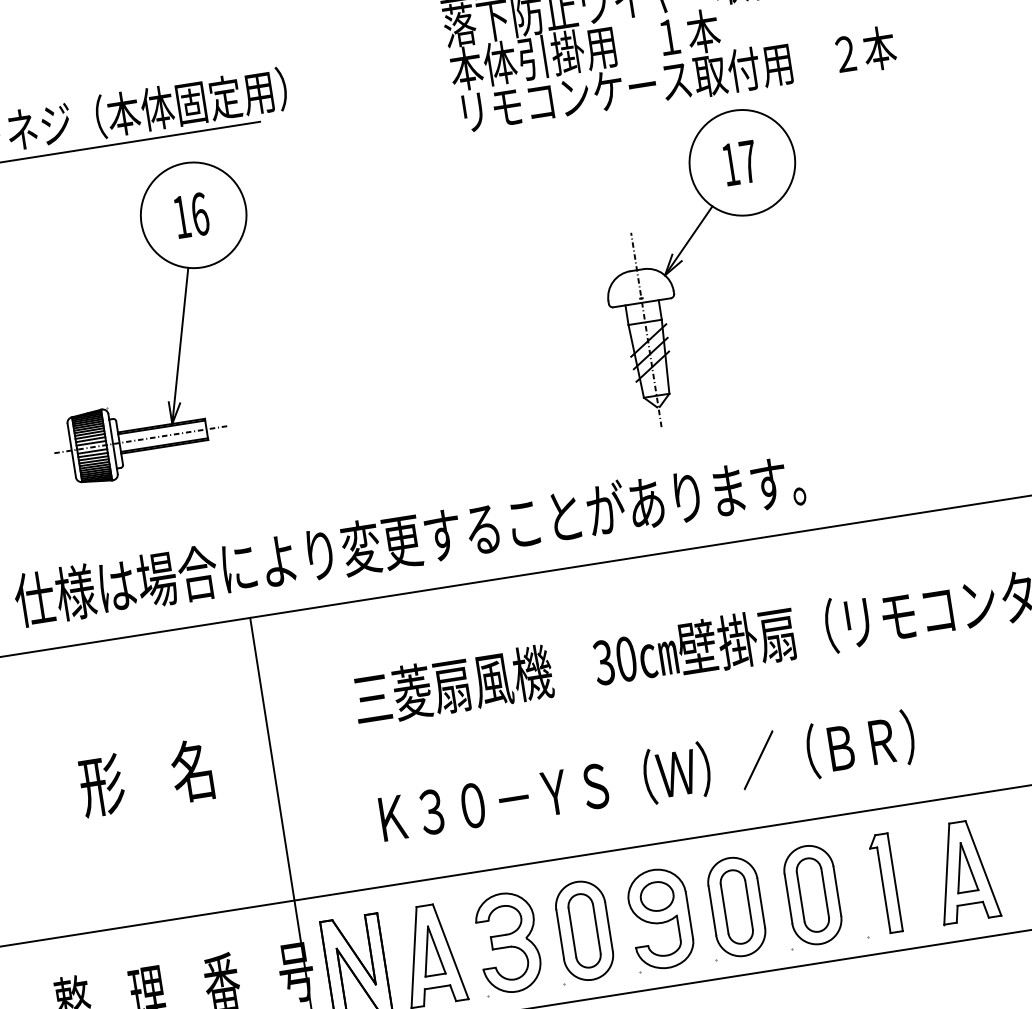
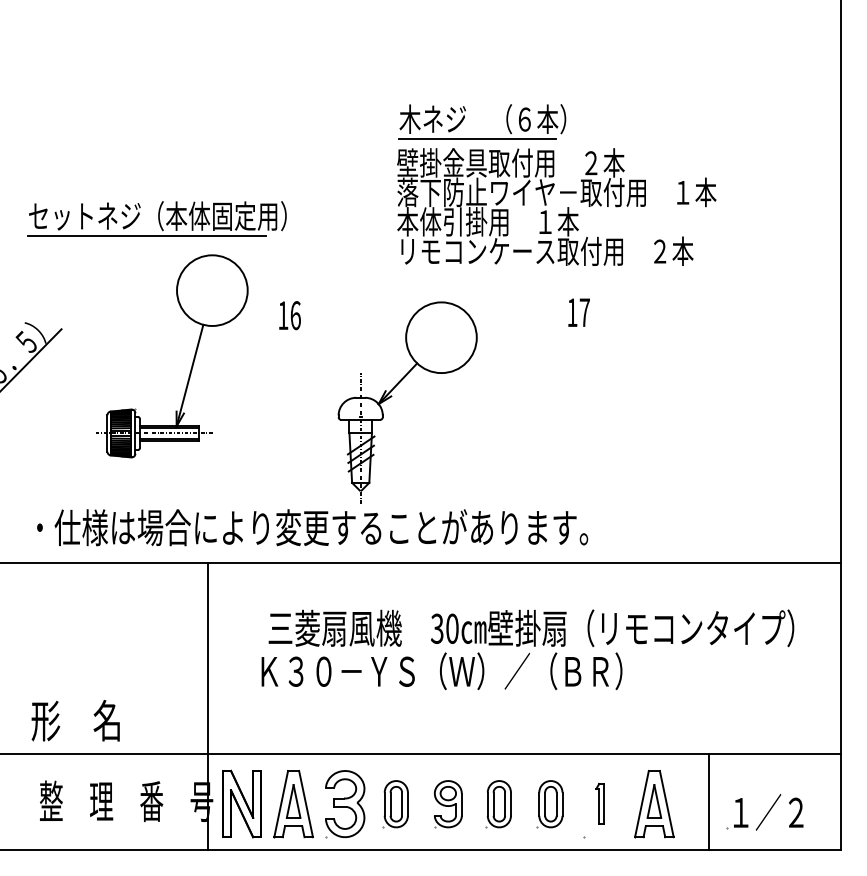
text: (190, 215) -> (289, 315), moved
part: (683, 260) -> (392, 396), moved
text: (145, 777) -> (75, 720), moved
text: (646, 778) -> (441, 671), moved
part: (883, 883) -> (599, 803), size x0.6
part: (810, 896) -> (549, 804), size x0.7
part: (735, 907) -> (498, 804), size x0.7
part: (661, 919) -> (448, 804), size x0.7
part: (582, 931) -> (395, 804), size x0.7

